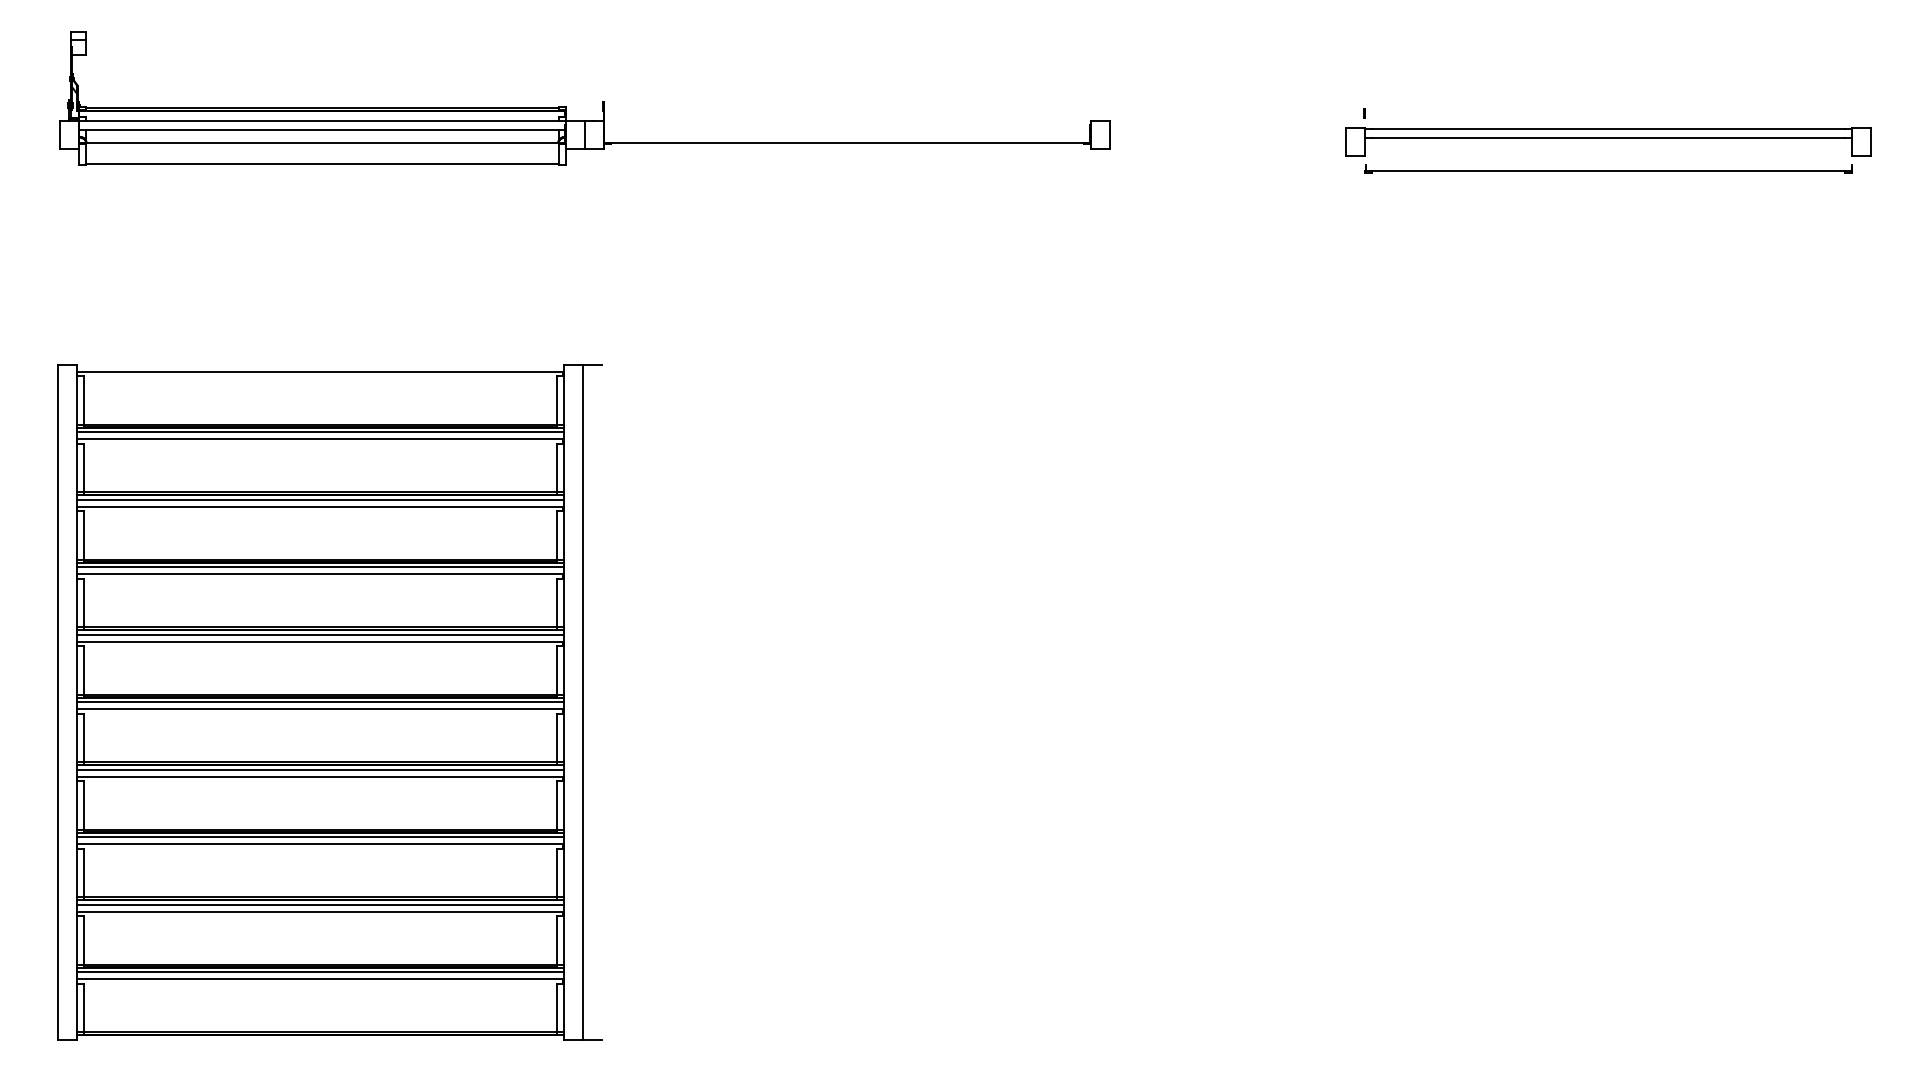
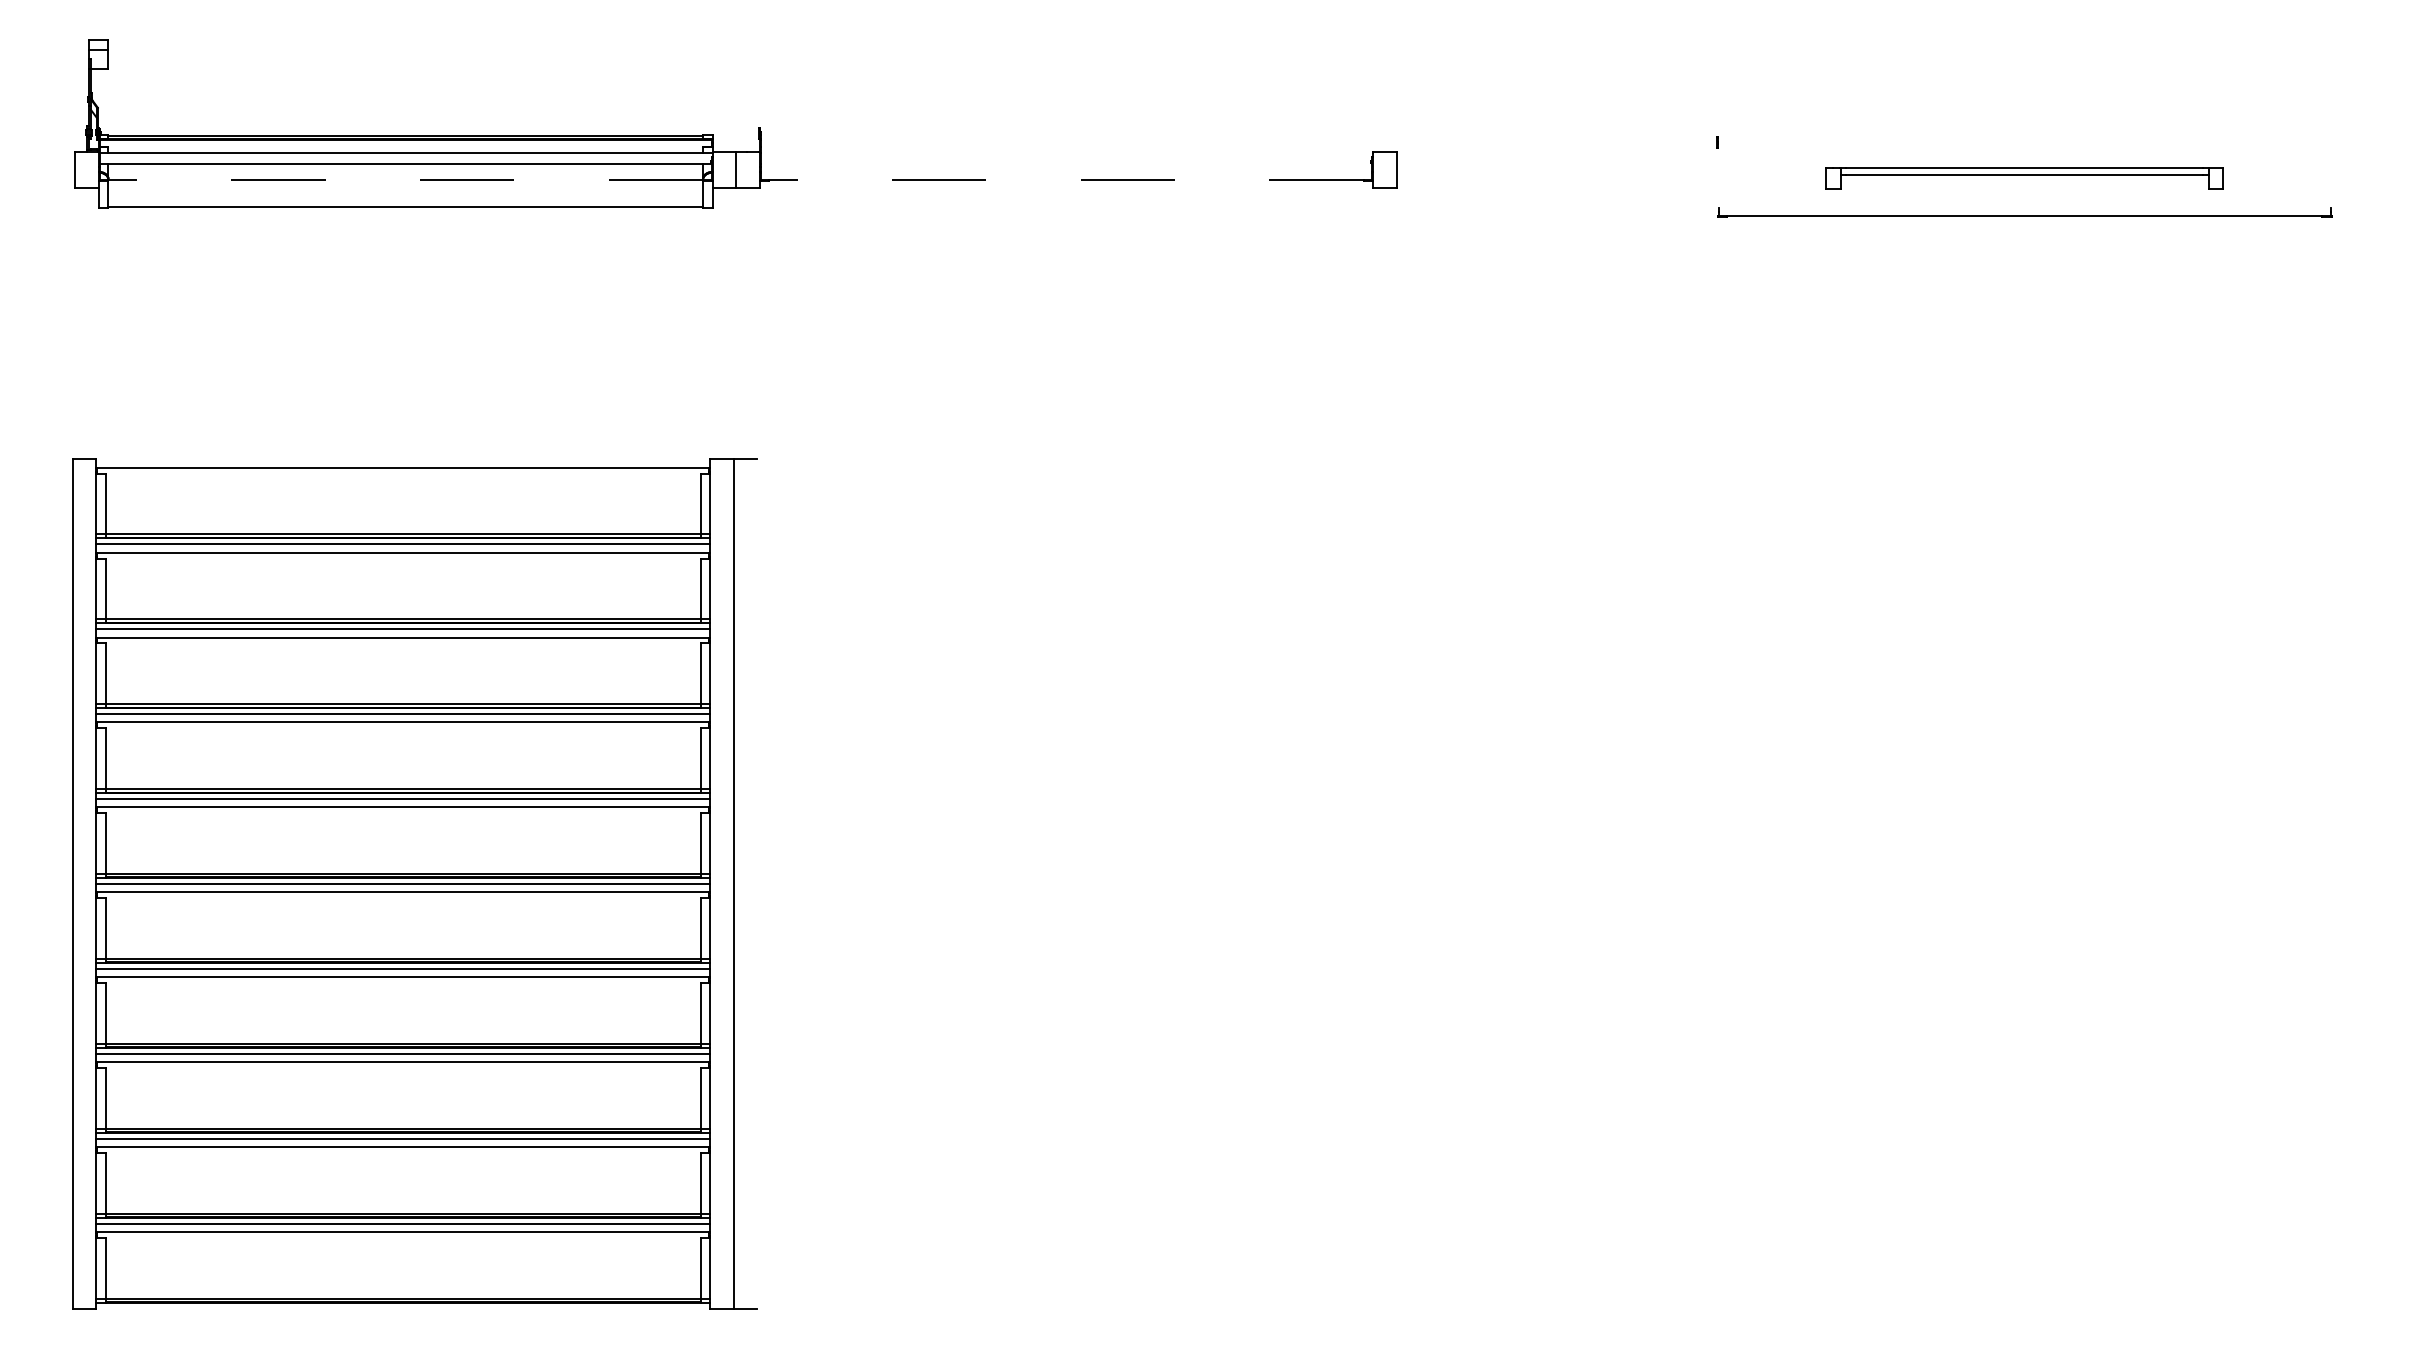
part: (1608, 141) -> (2024, 178), size x0.6
line: (322, 142) -> (405, 179), solid -> dashed
line: (847, 142) -> (1066, 179), solid -> dashed

